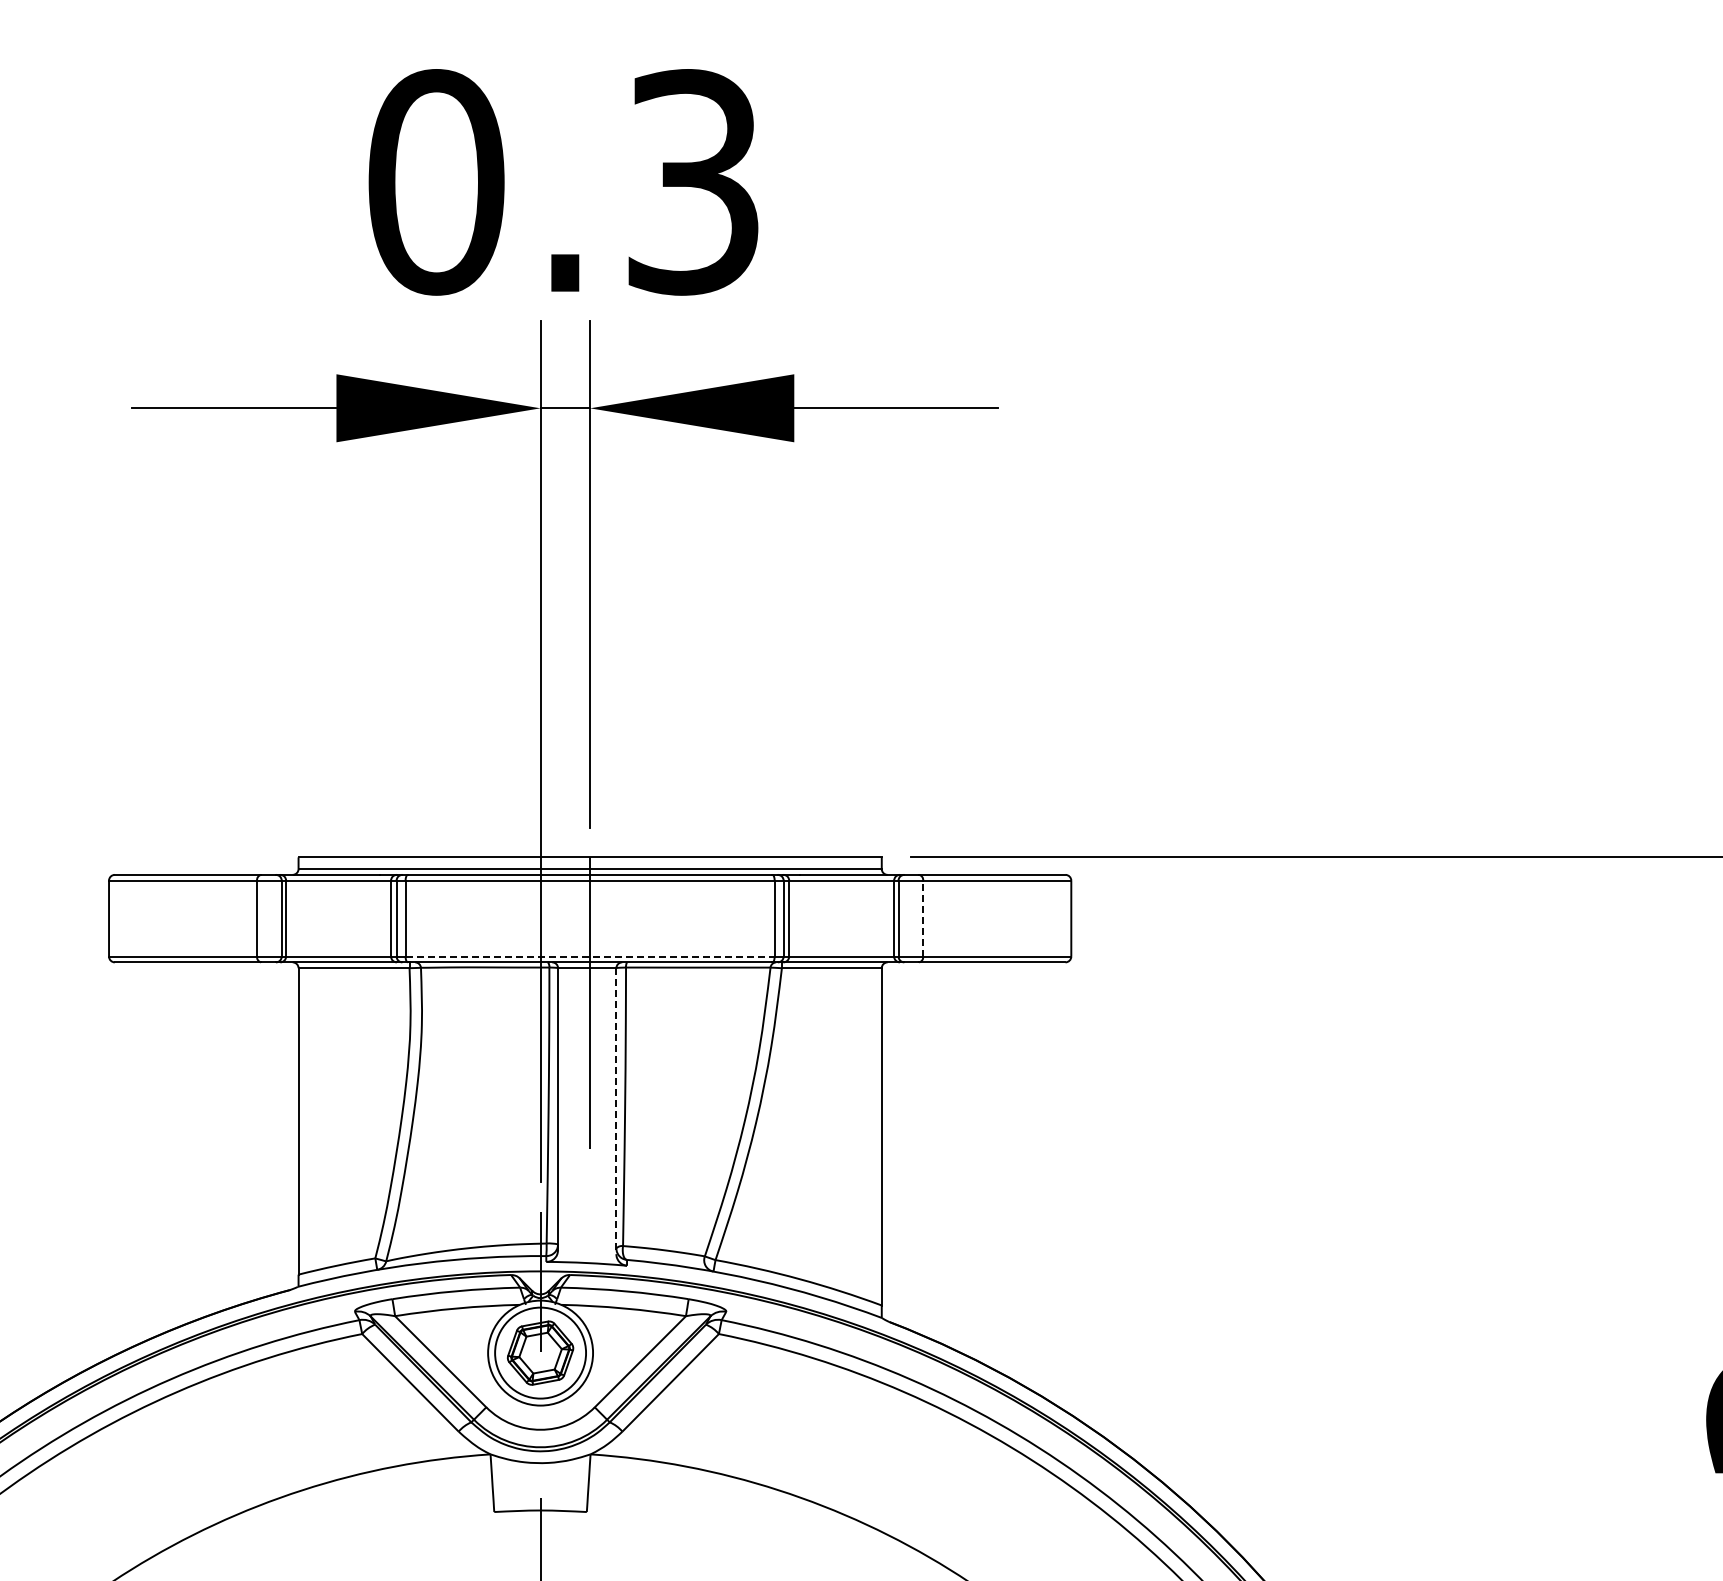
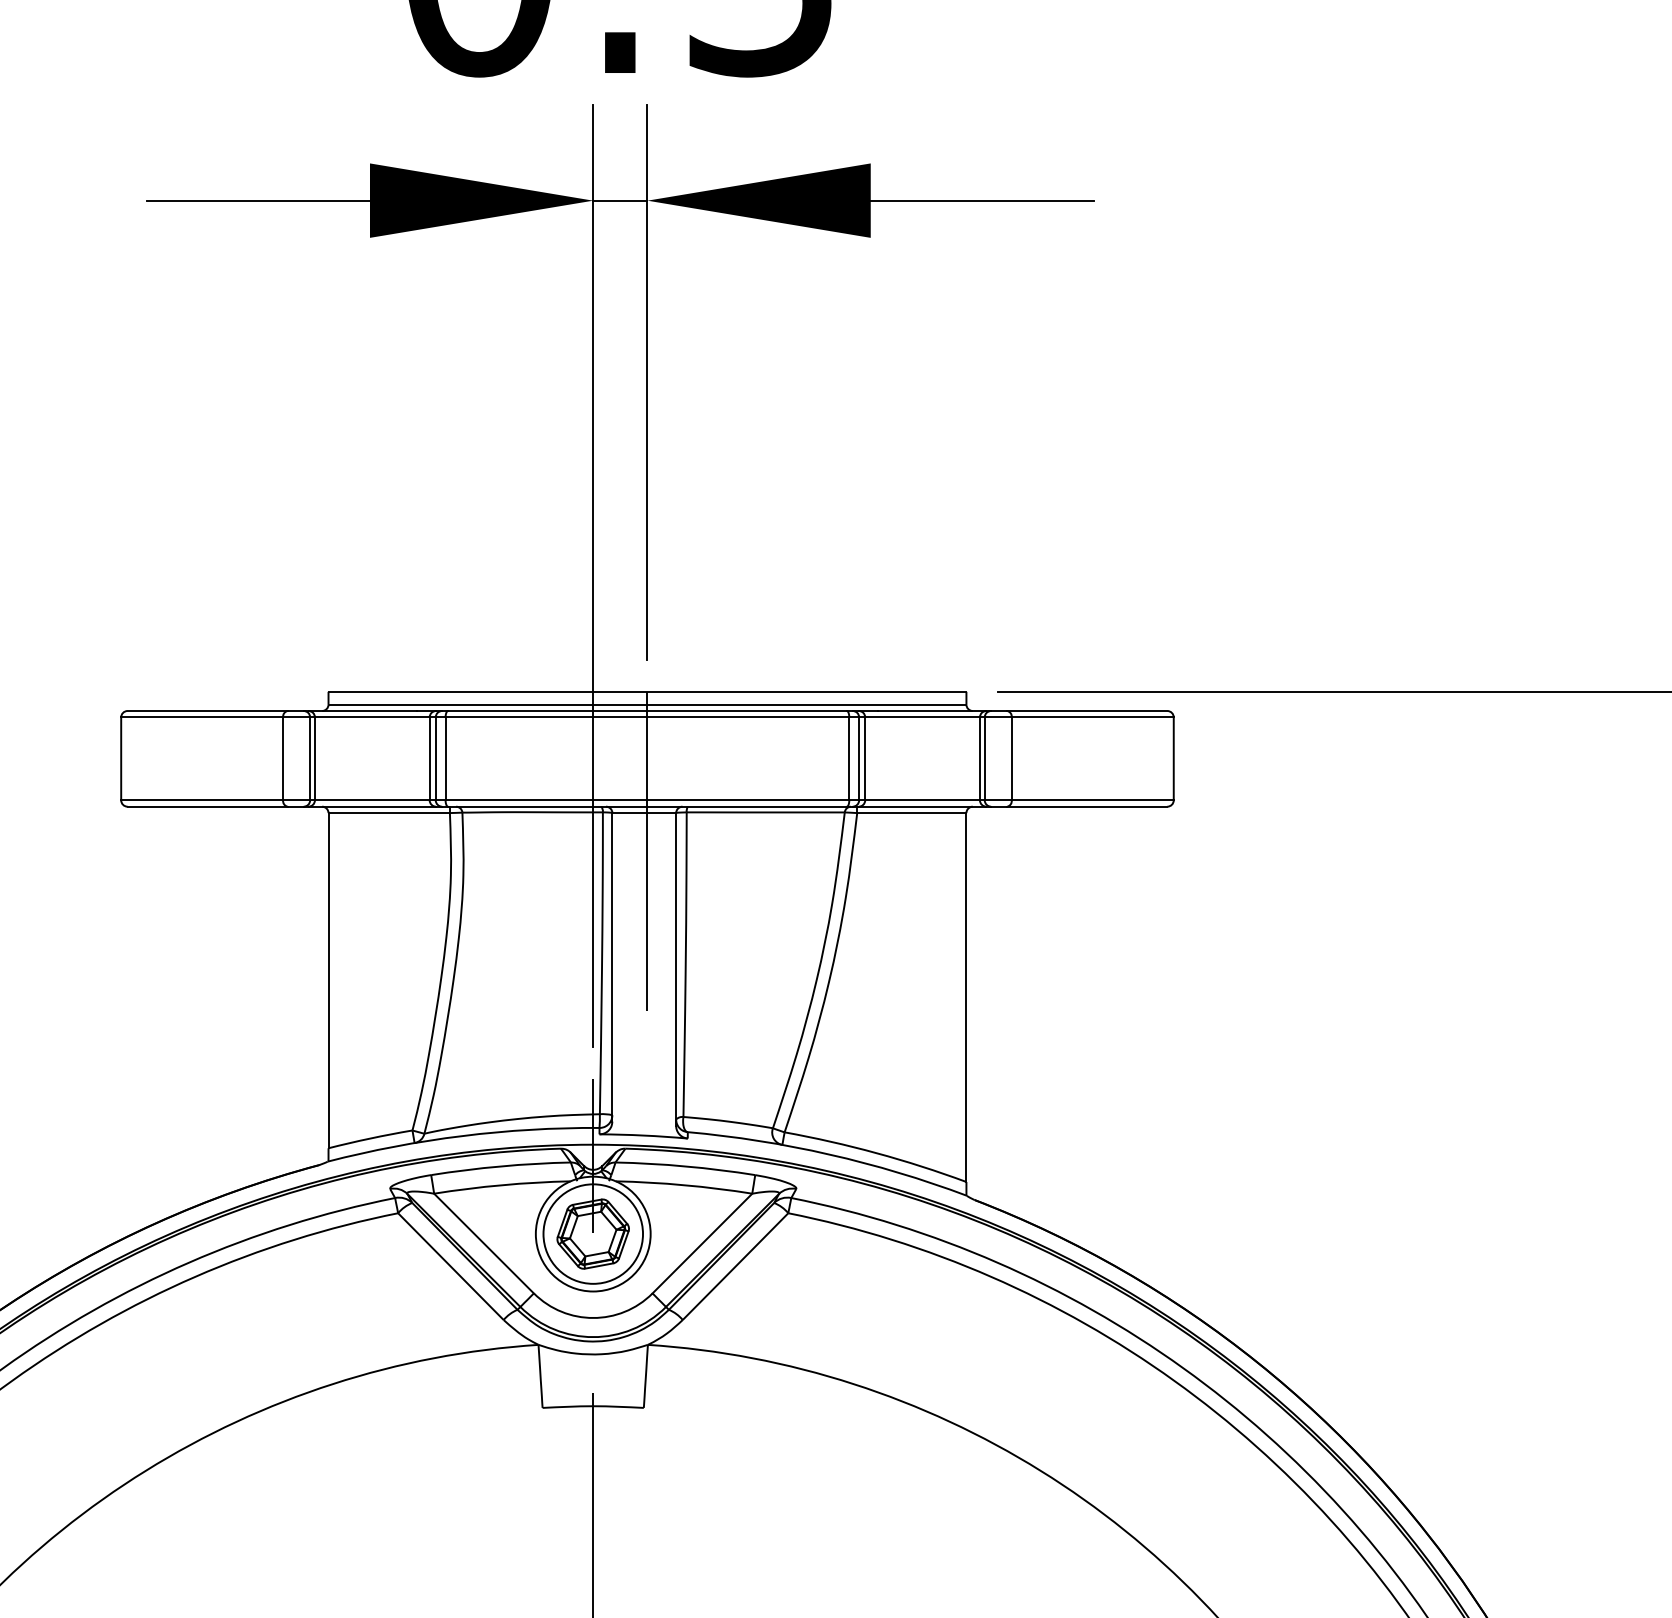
line: (923, 918) -> (1012, 758), dashed -> solid
line: (590, 956) -> (647, 800), dashed -> solid
line: (616, 1111) -> (676, 969), dashed -> solid

